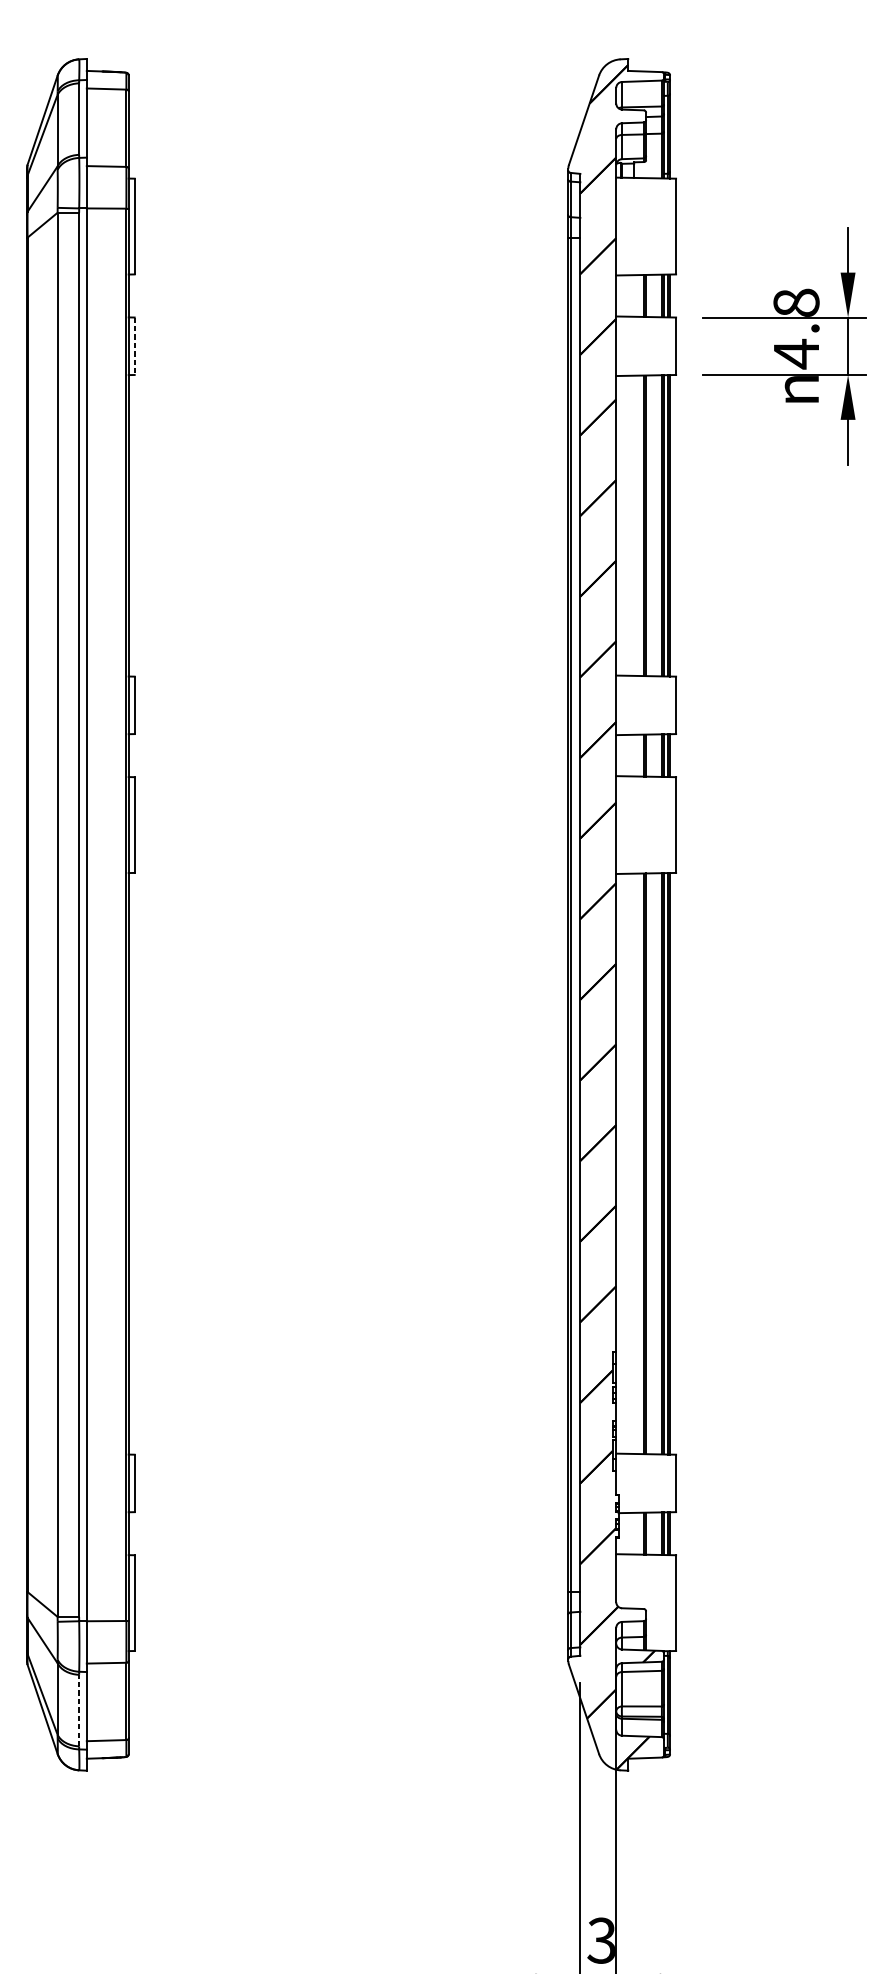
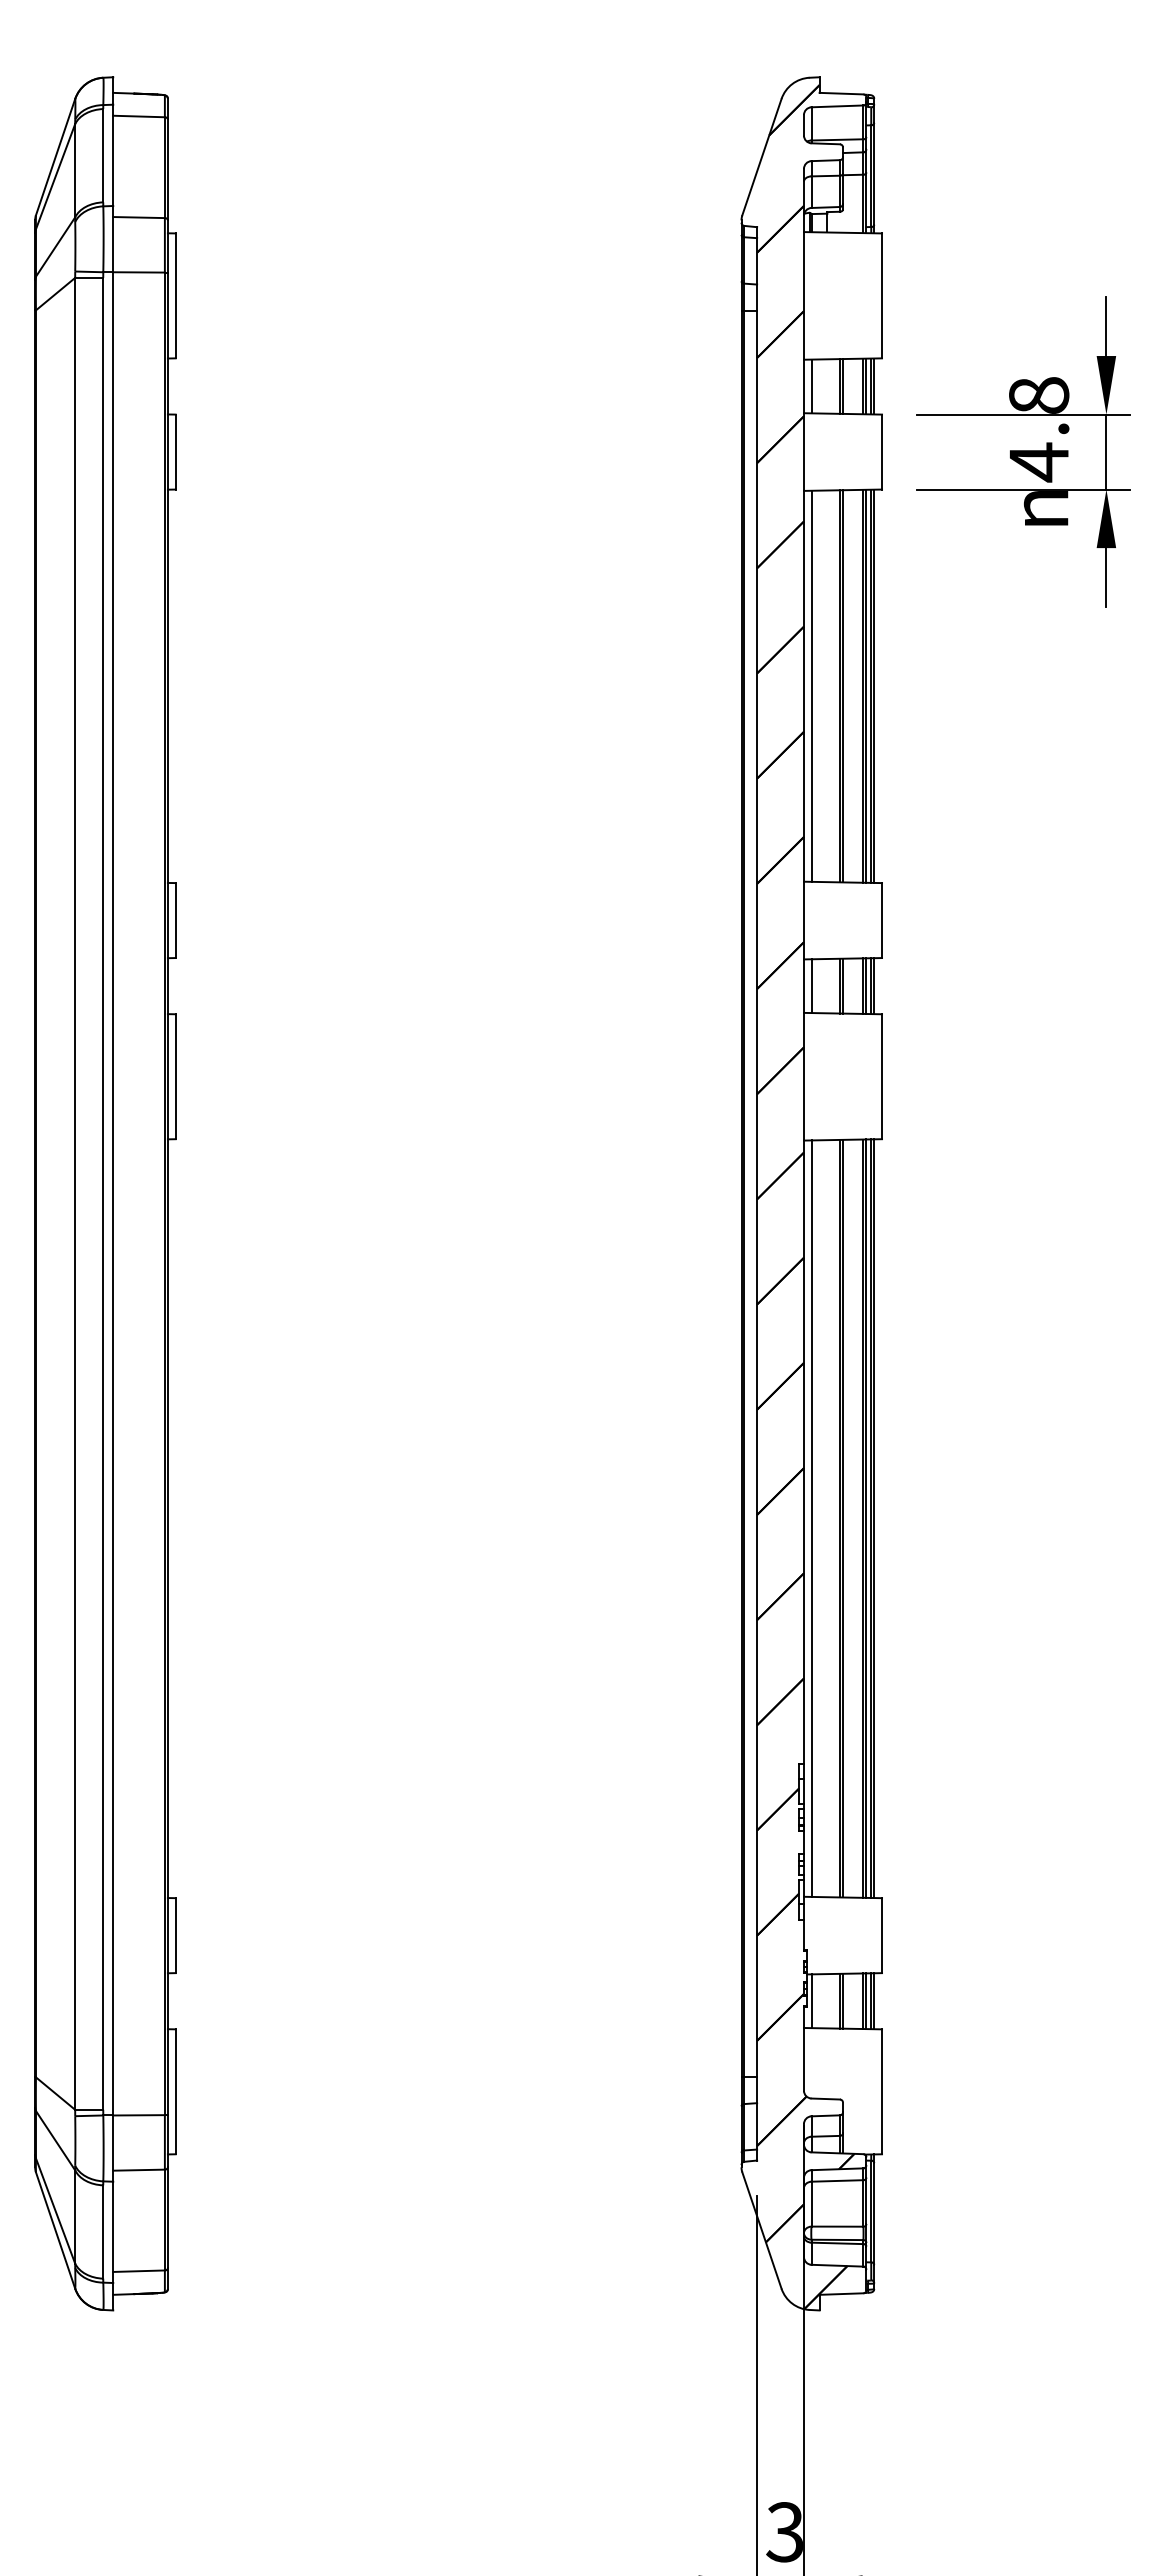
line: (622, 296) -> (811, 386), added
line: (134, 346) -> (175, 452), dashed -> solid
line: (622, 525) -> (811, 685), added
line: (622, 755) -> (811, 986), added
line: (622, 1163) -> (811, 1518), added
line: (622, 1533) -> (811, 2001), added
line: (79, 1710) -> (103, 2232), dashed -> solid

